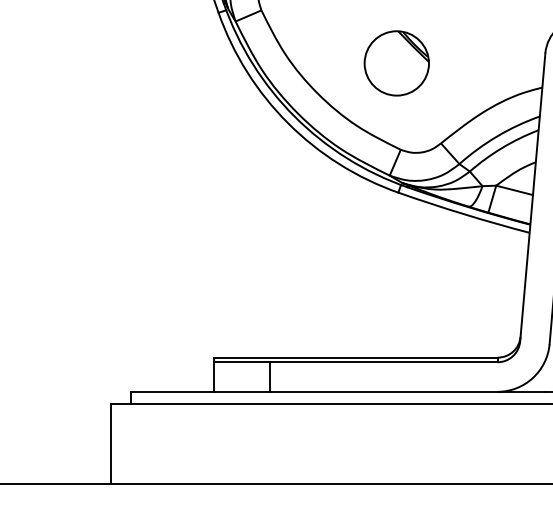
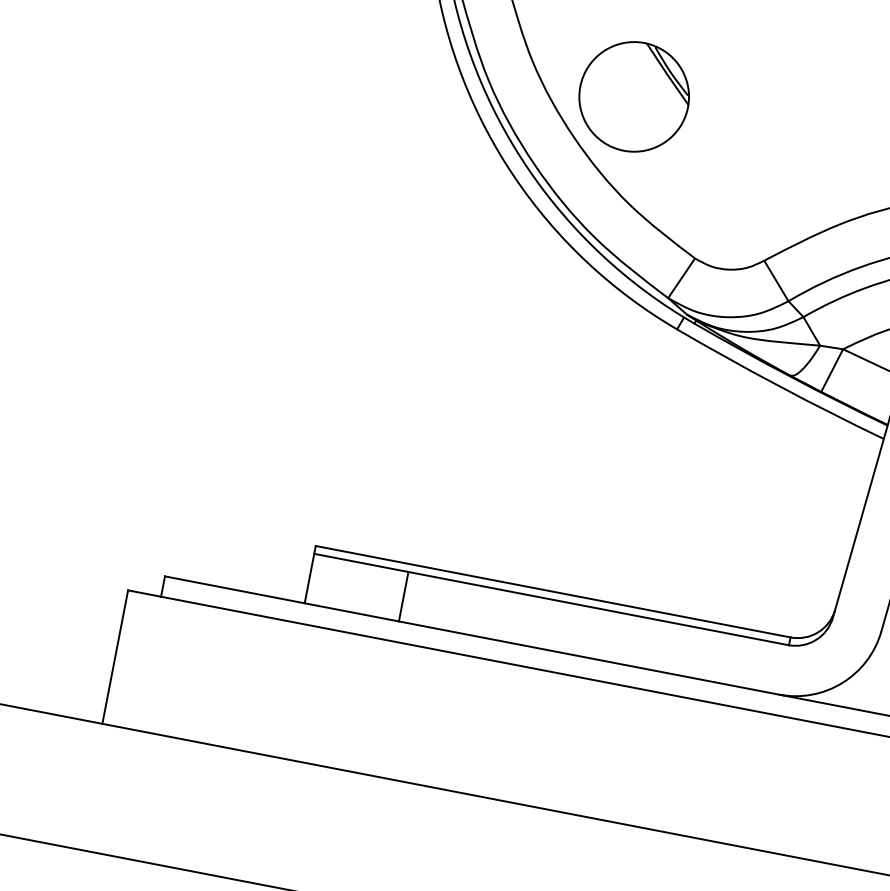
part: (396, 63) -> (633, 96), moved

